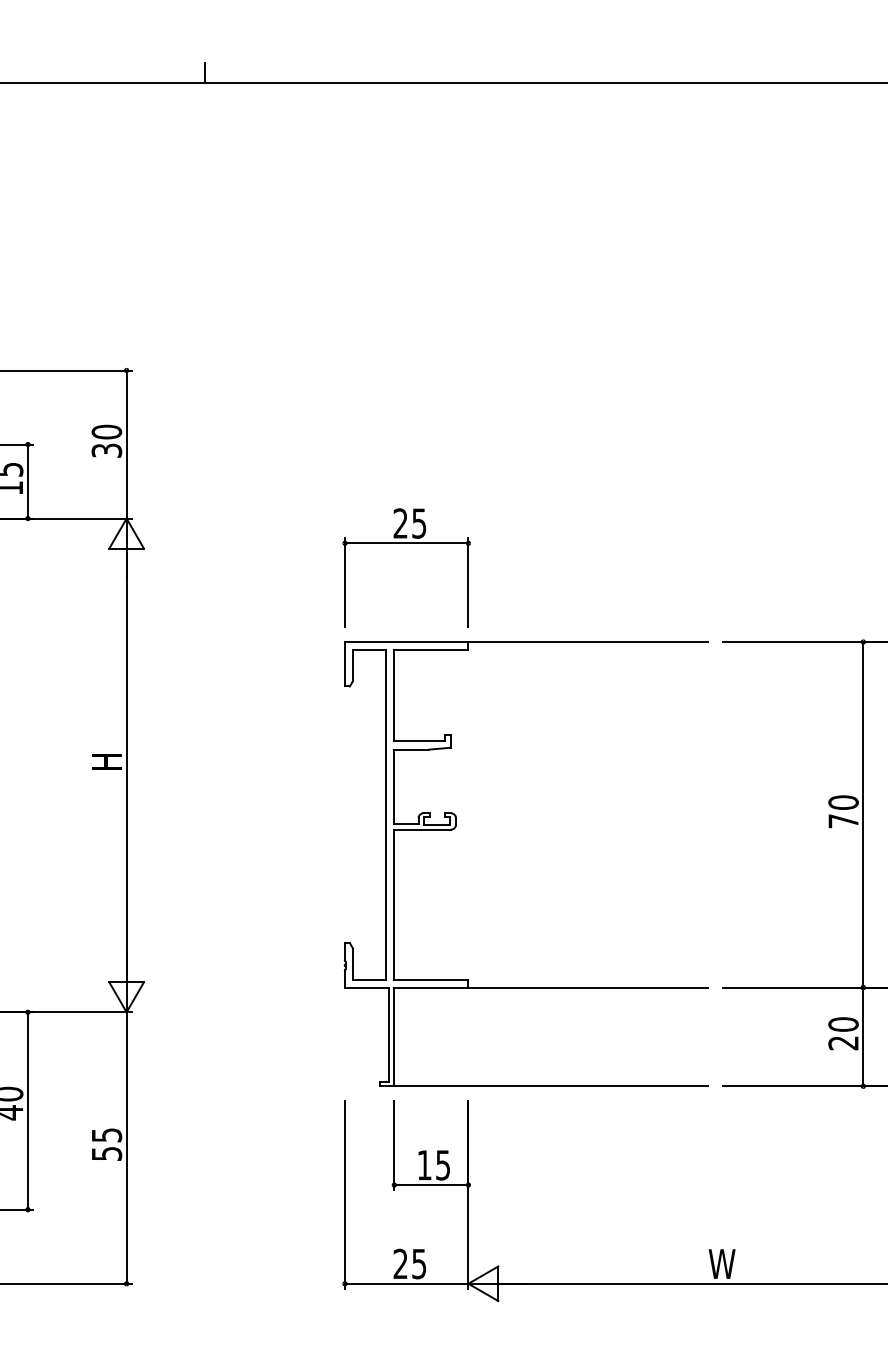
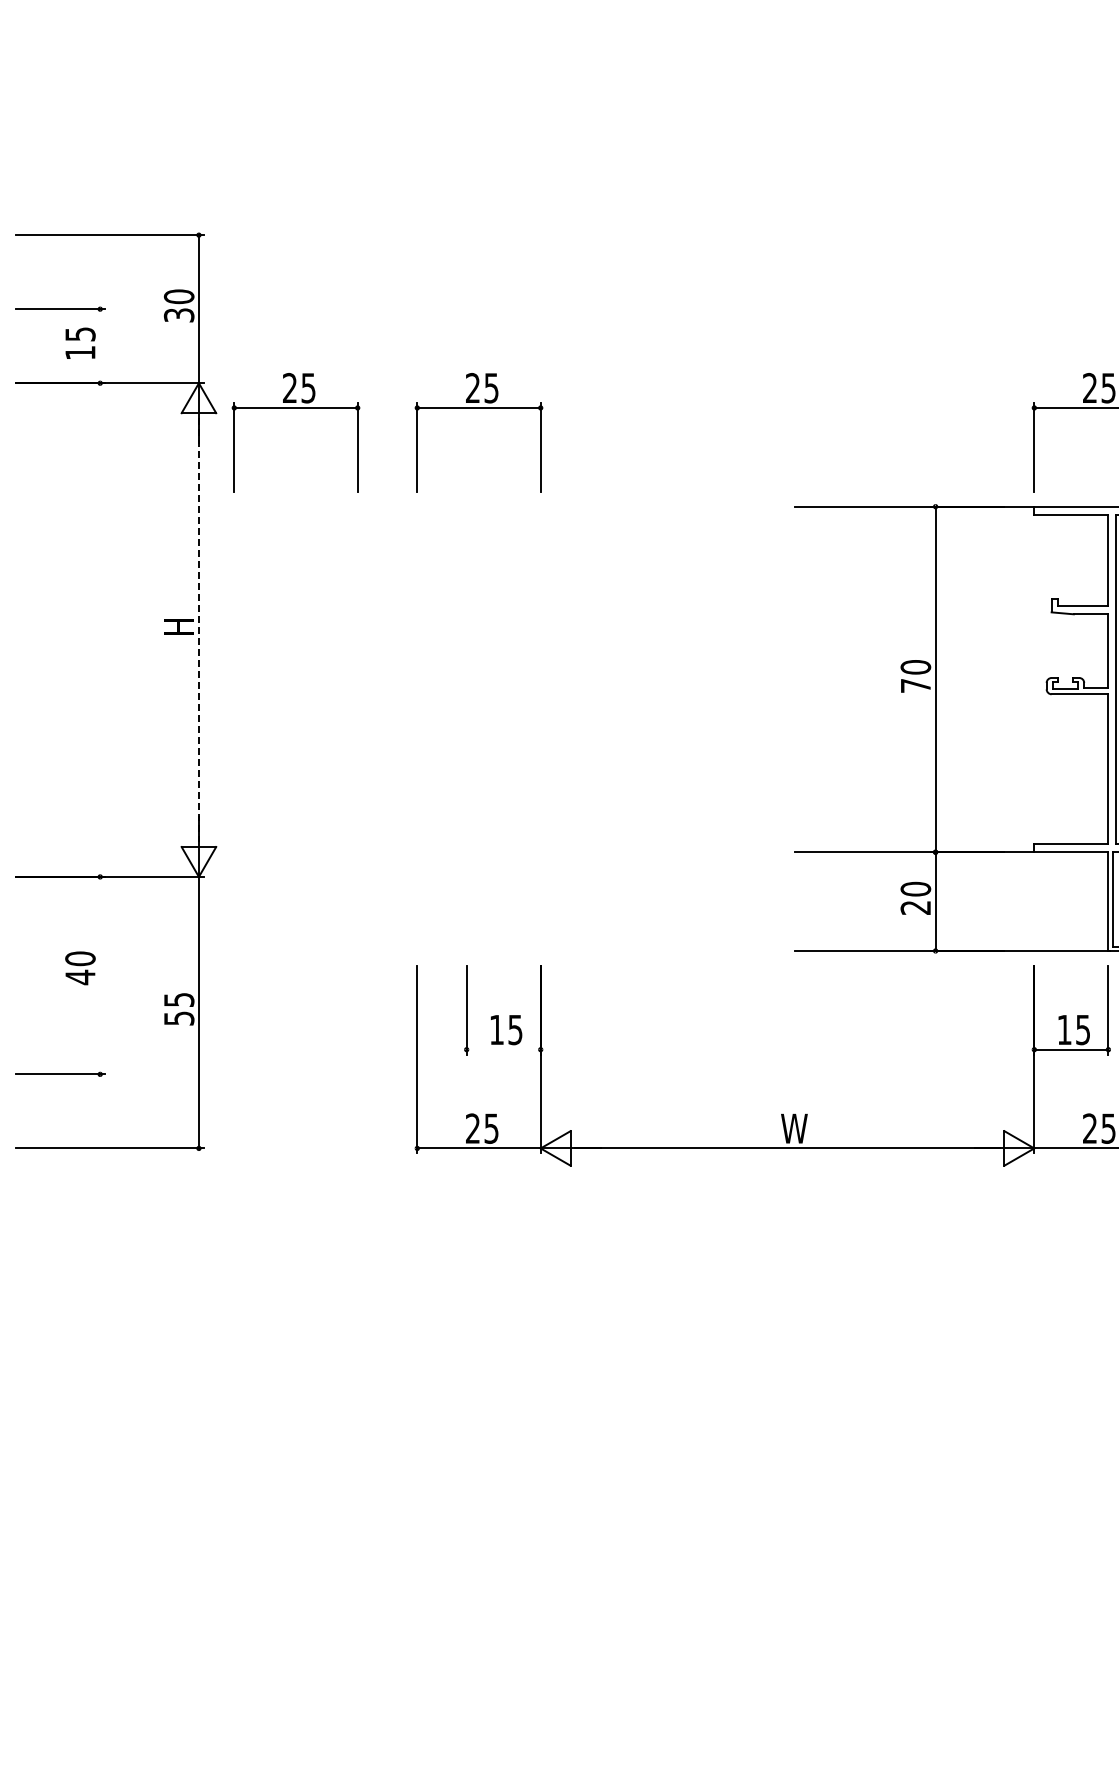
line: (28, 481) -> (100, 346), removed
part: (223, 543) -> (295, 408), added
line: (126, 765) -> (198, 630), solid -> dashed
part: (456, 827) -> (528, 692), removed
line: (28, 1110) -> (100, 975), removed
line: (431, 1184) -> (503, 1049), removed

